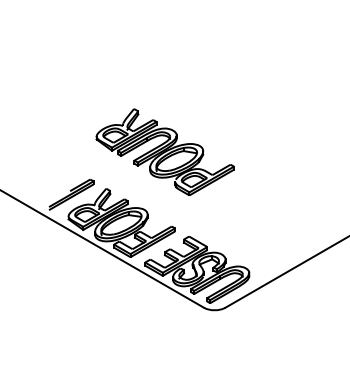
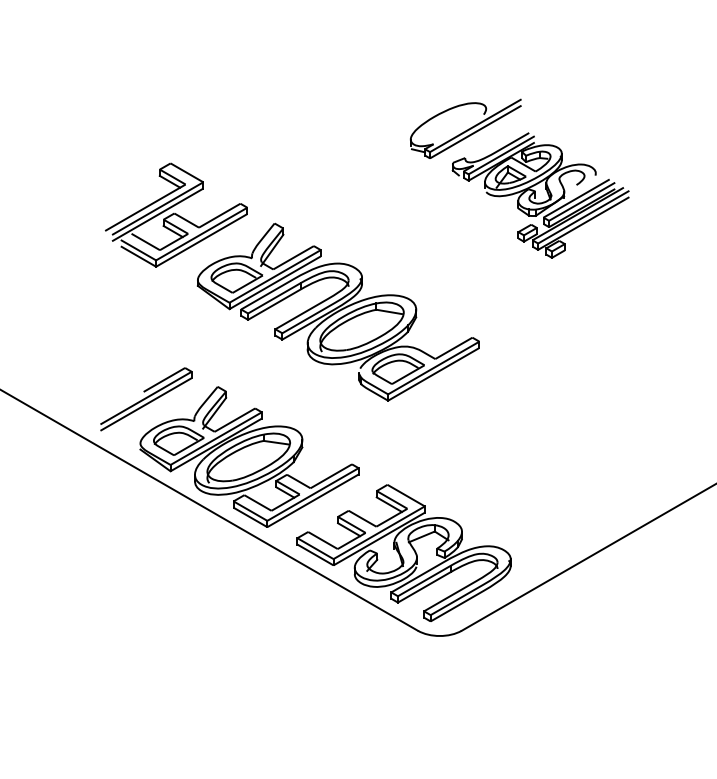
part: (253, 86) -> (519, 177), added
part: (86, 104) -> (177, 214), added

